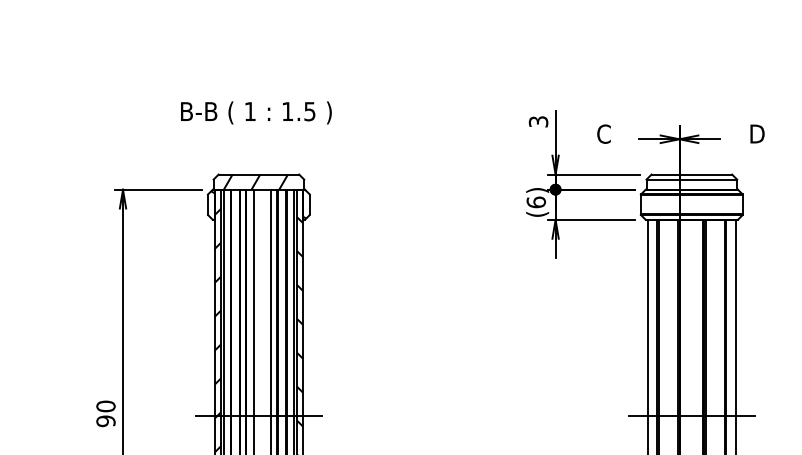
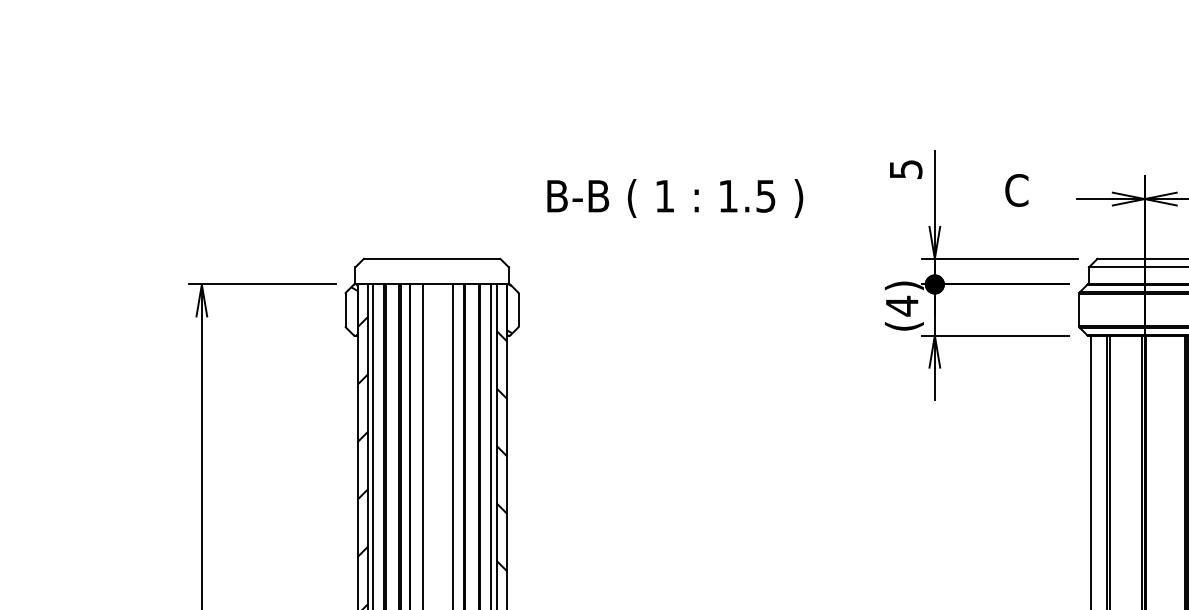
text: (256, 112) -> (675, 197), moved
text: (537, 121) -> (904, 168), 3 -> 5
hatch: (255, 181) -> (426, 270), removed
text: (536, 202) -> (902, 306), (6) -> (4)

